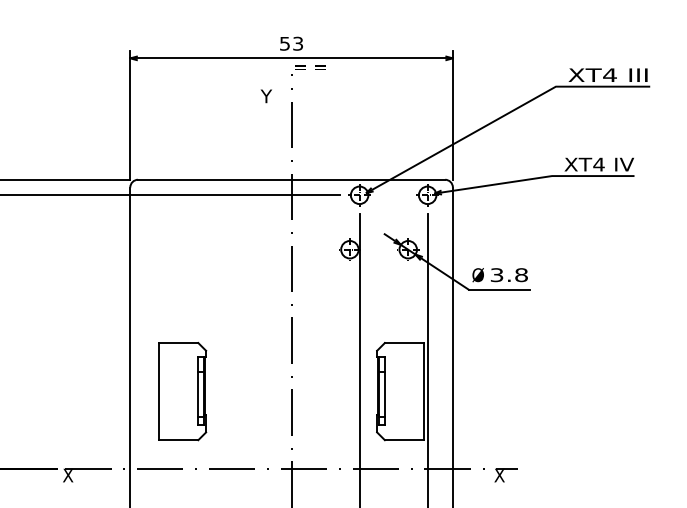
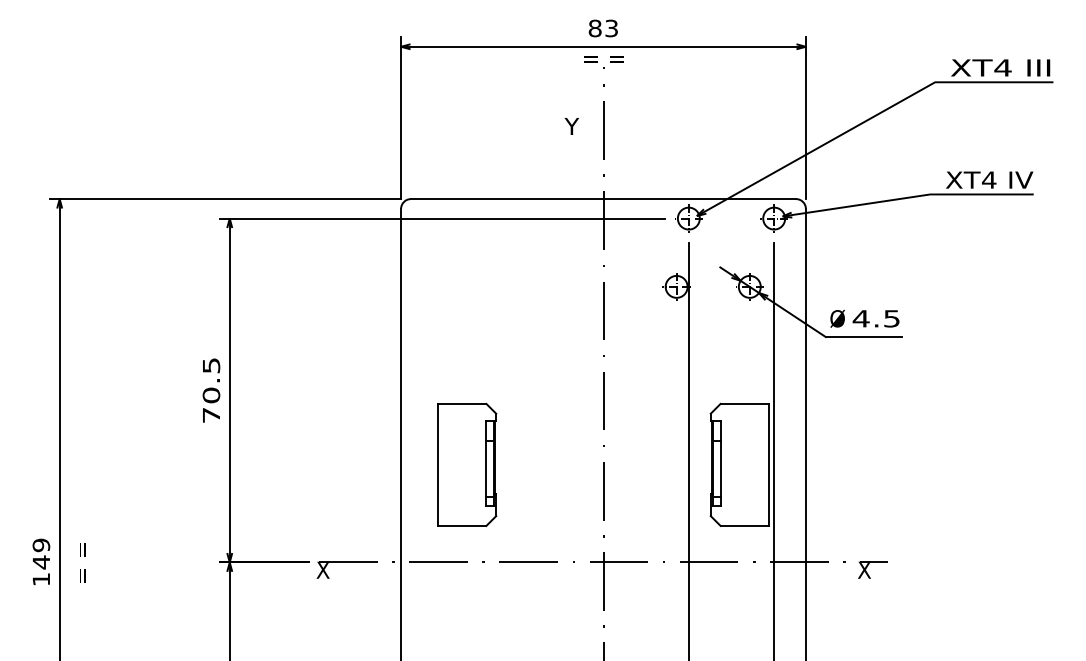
text: (284, 43) -> (594, 28), 53 -> 83
text: (309, 67) -> (603, 59), moved
text: (266, 96) -> (571, 126), moved
text: (509, 274) -> (876, 318), 3.8 -> 4.5

